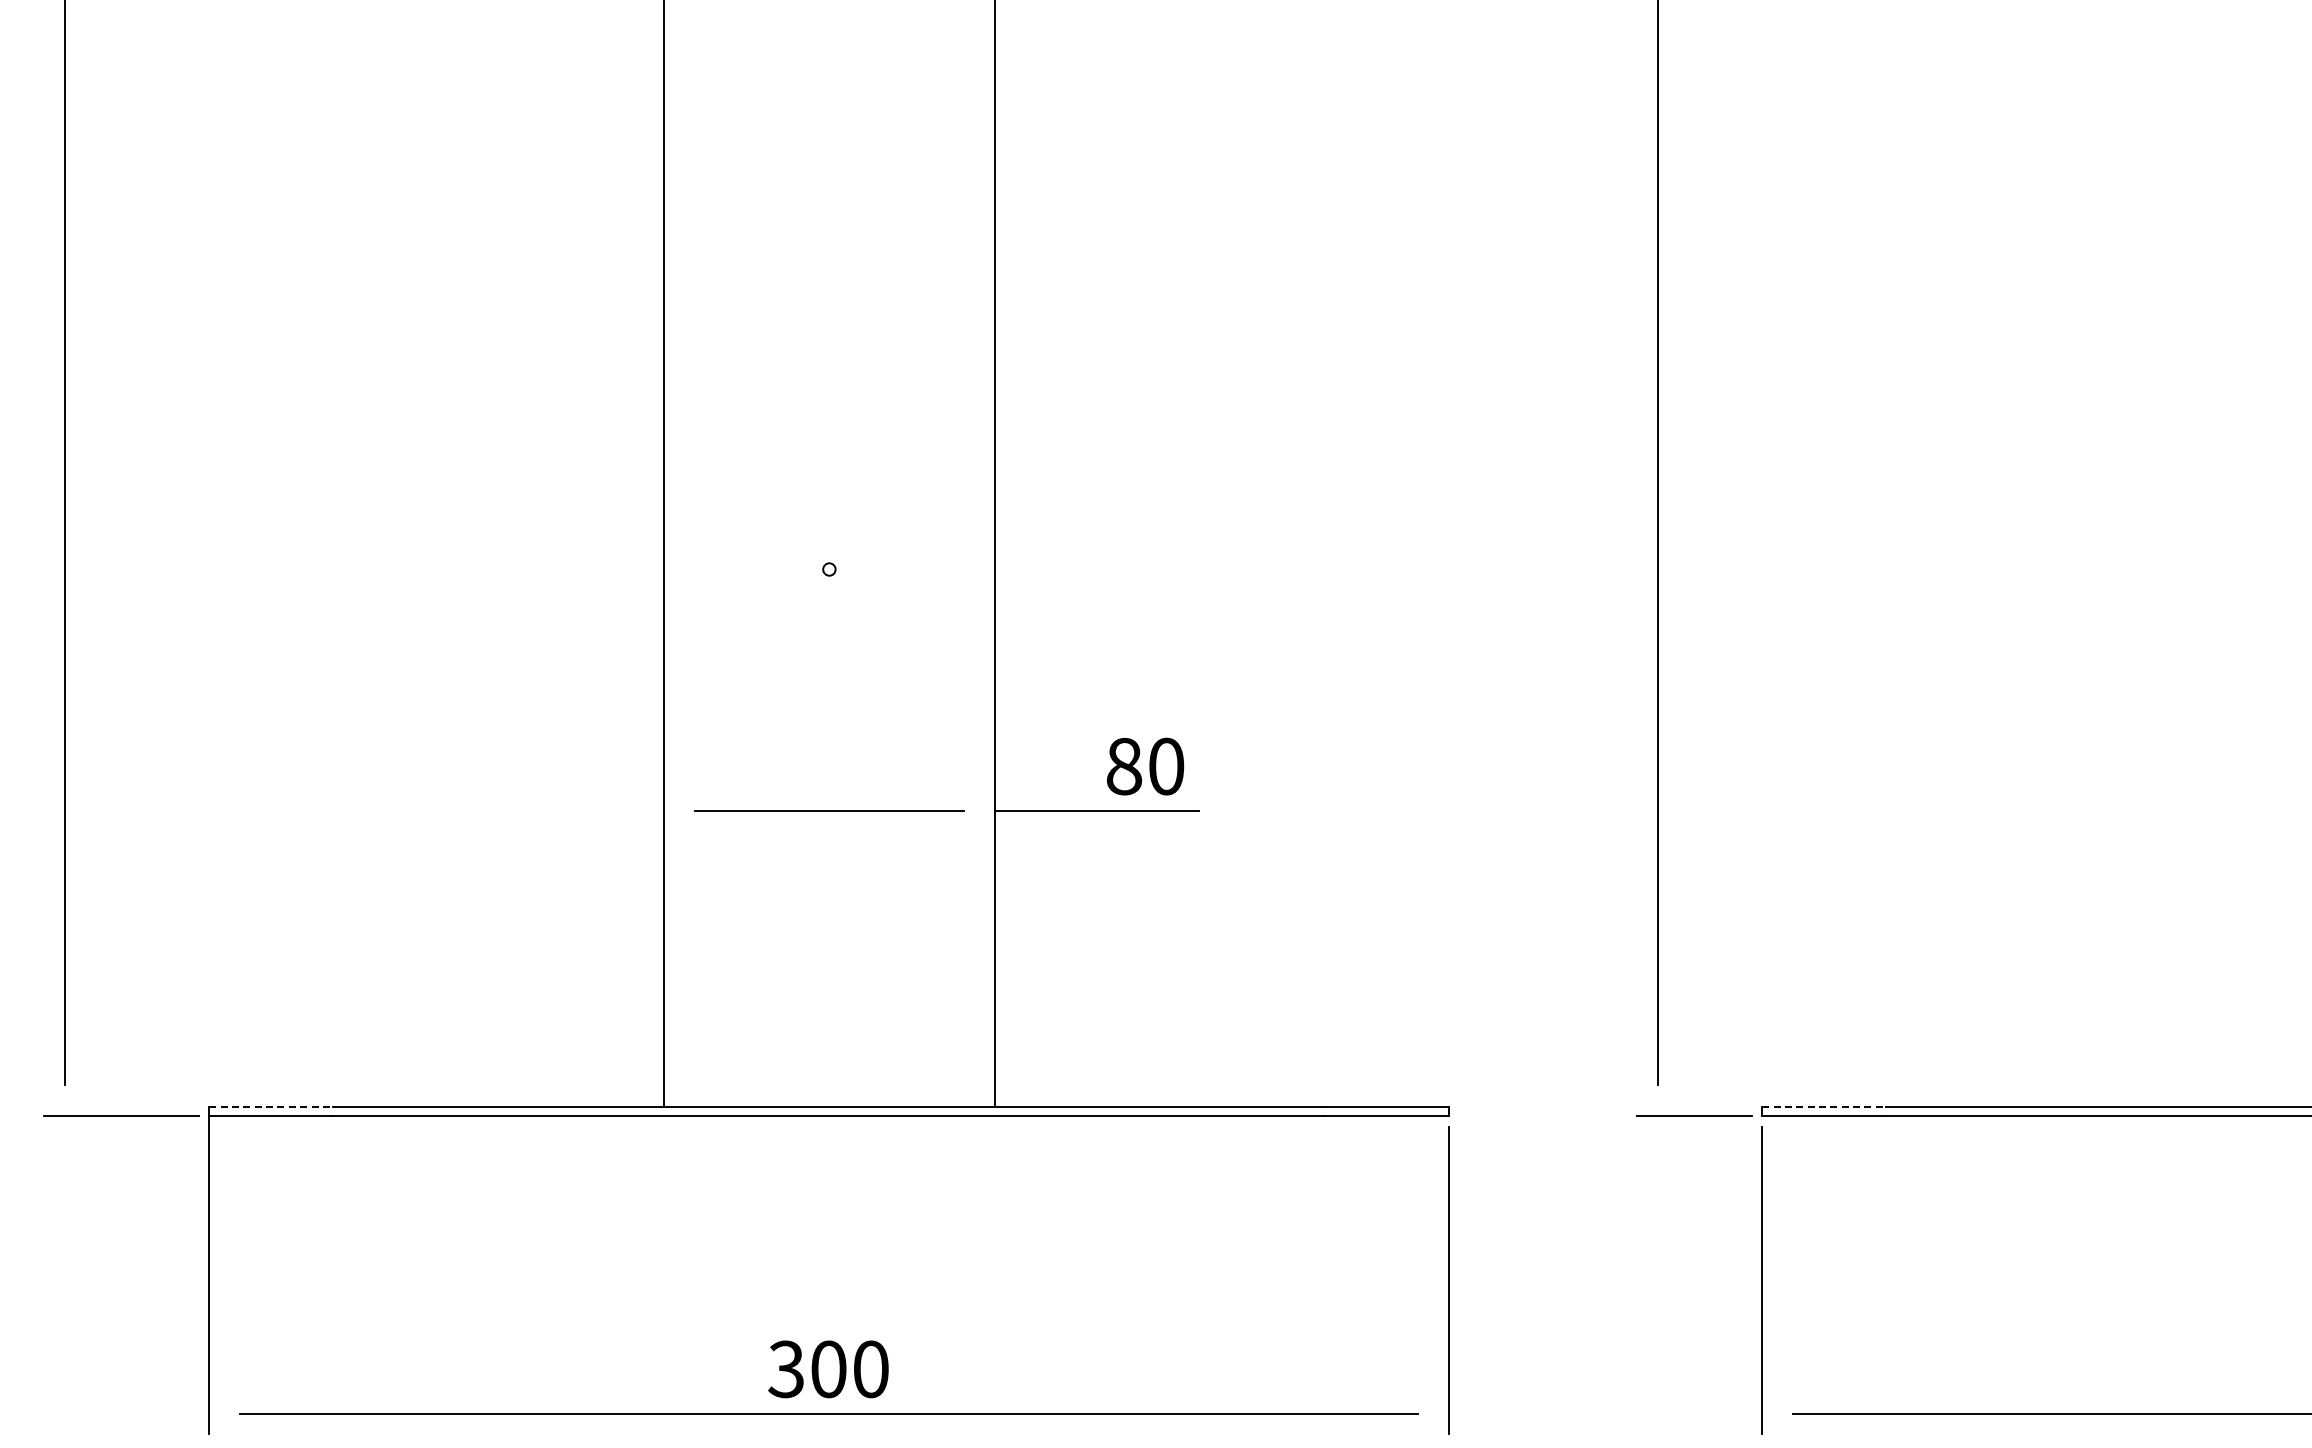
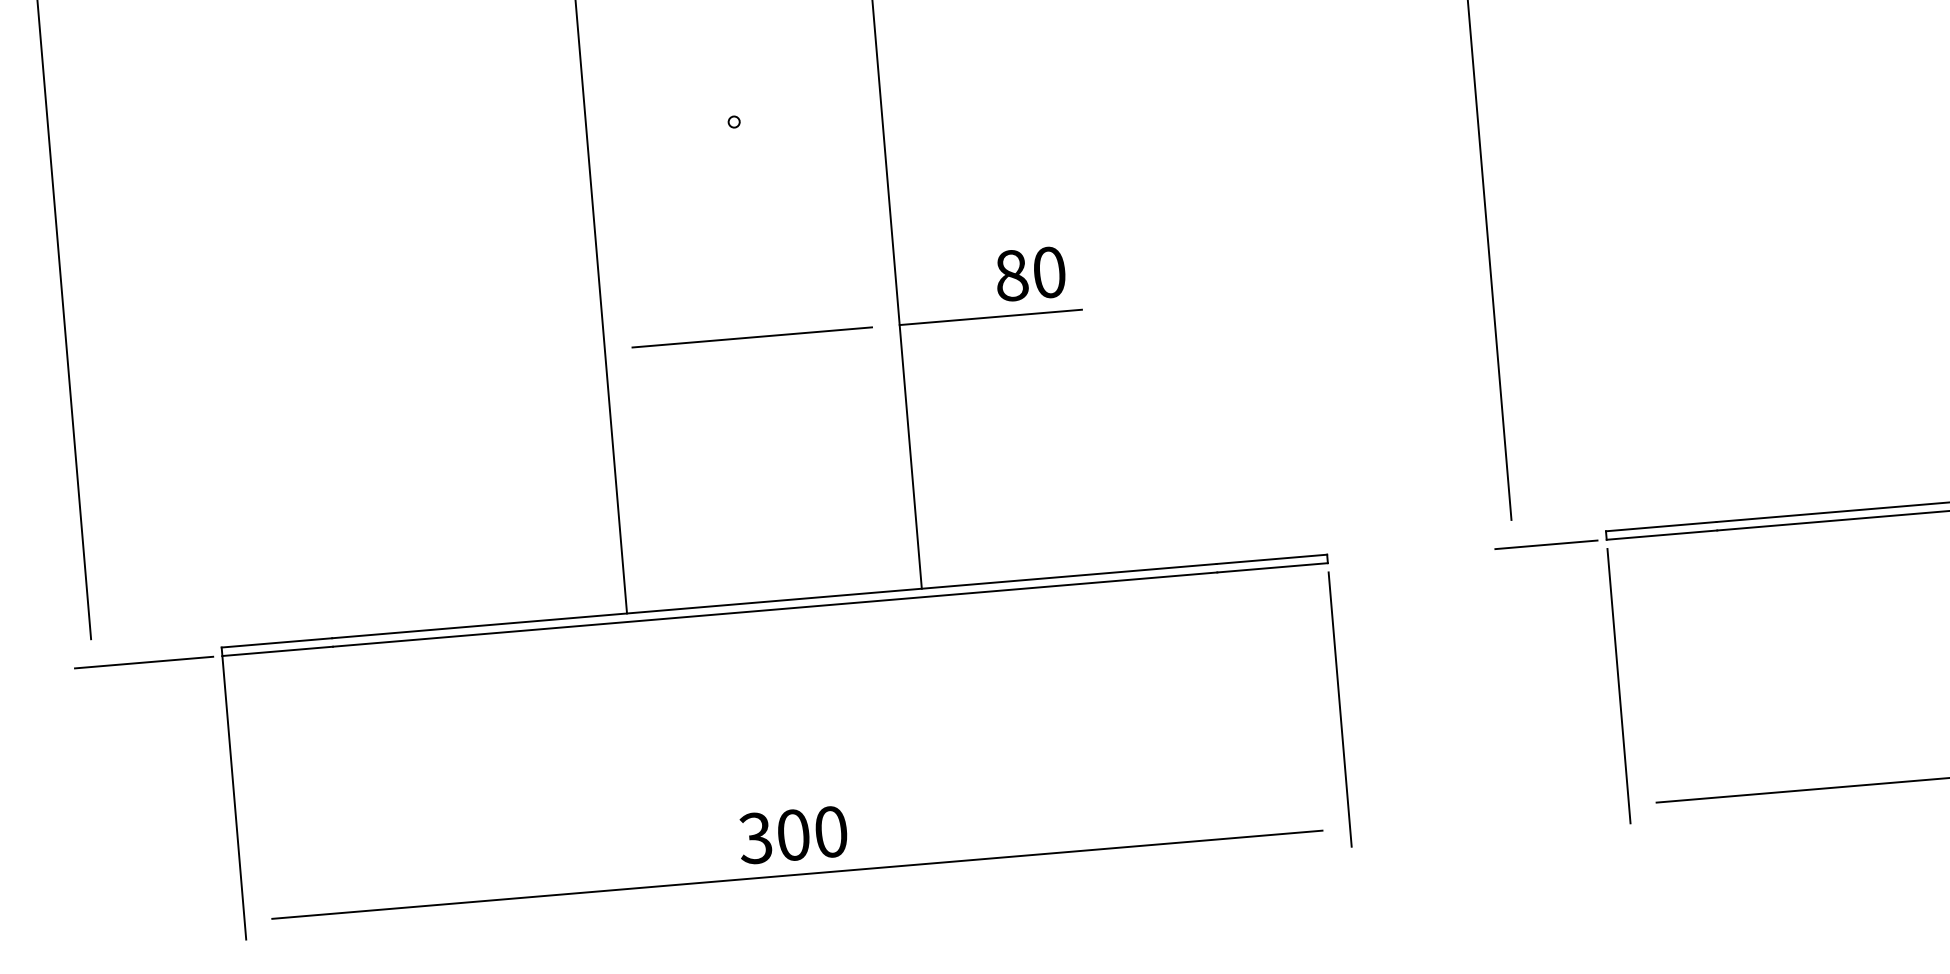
line: (271, 1106) -> (277, 642), dashed -> solid
line: (1824, 1106) -> (1661, 526), dashed -> solid

